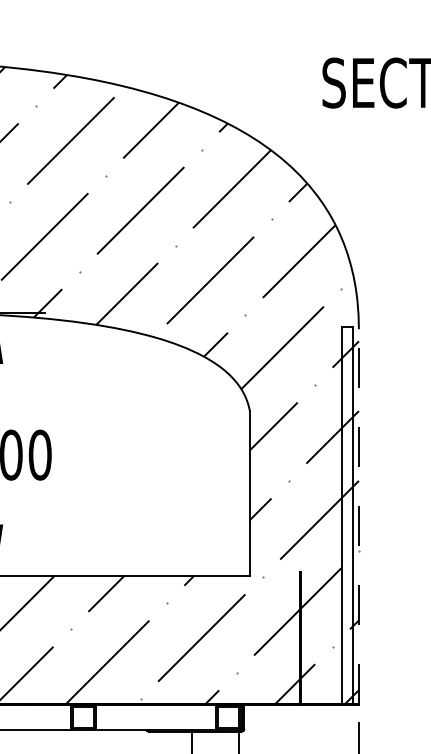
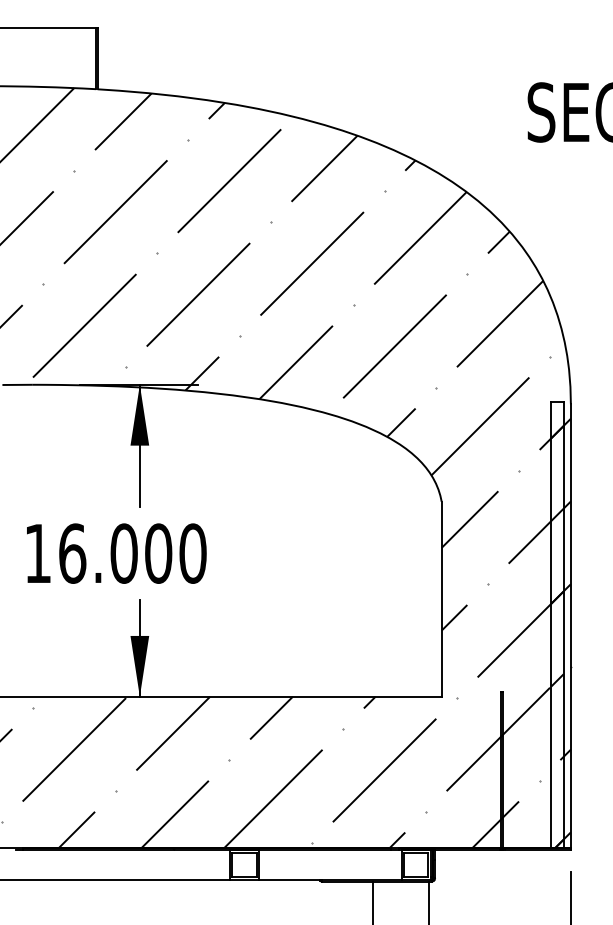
line: (358, 516) -> (570, 626), dashed -> solid
hatch: (347, 525) -> (557, 637), added

